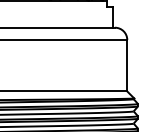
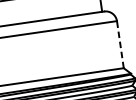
line: (127, 65) -> (120, 44), solid -> dashed

